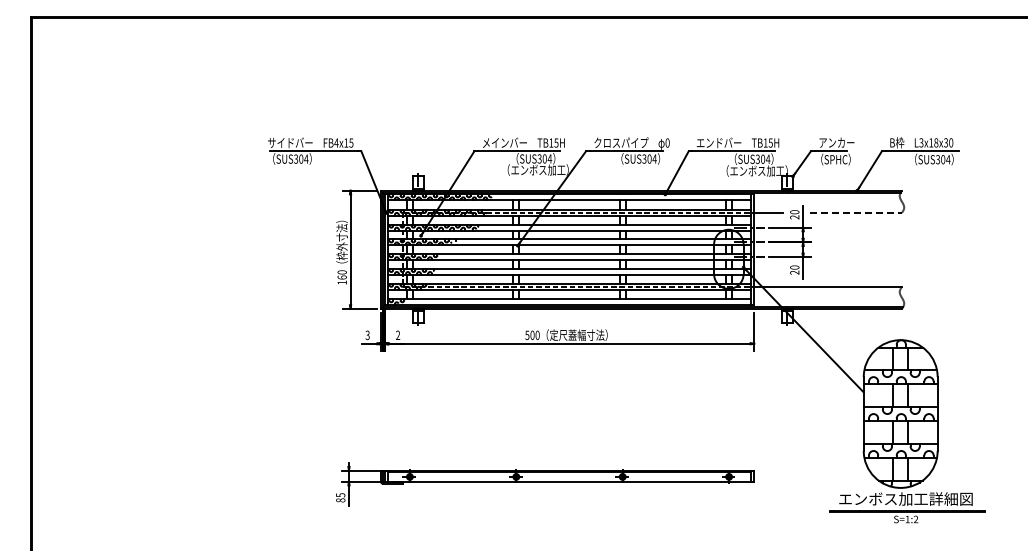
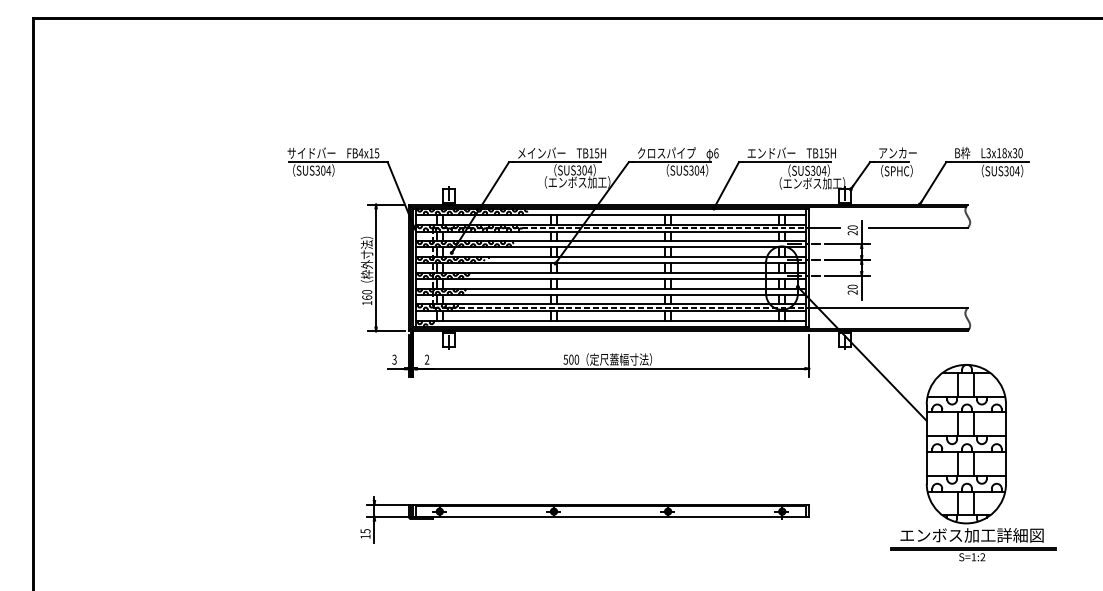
text: (667, 142) -> (716, 152), 0 -> 6
line: (856, 212) -> (918, 227), dashed -> solid
text: (340, 500) -> (365, 536), 85 -> 15

